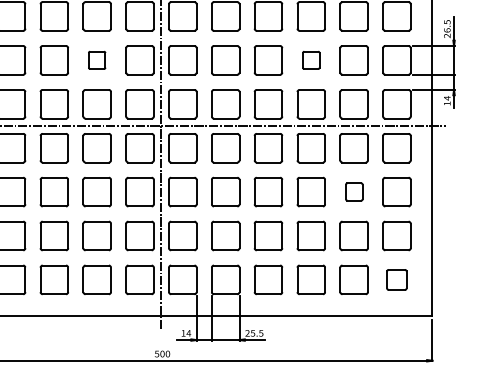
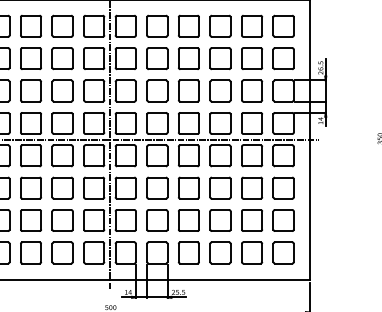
part: (97, 59) -> (62, 90), size x1.67
part: (311, 59) -> (220, 90), size x1.67
part: (354, 191) -> (252, 187), size x1.67
part: (396, 279) -> (283, 252), size x1.43

